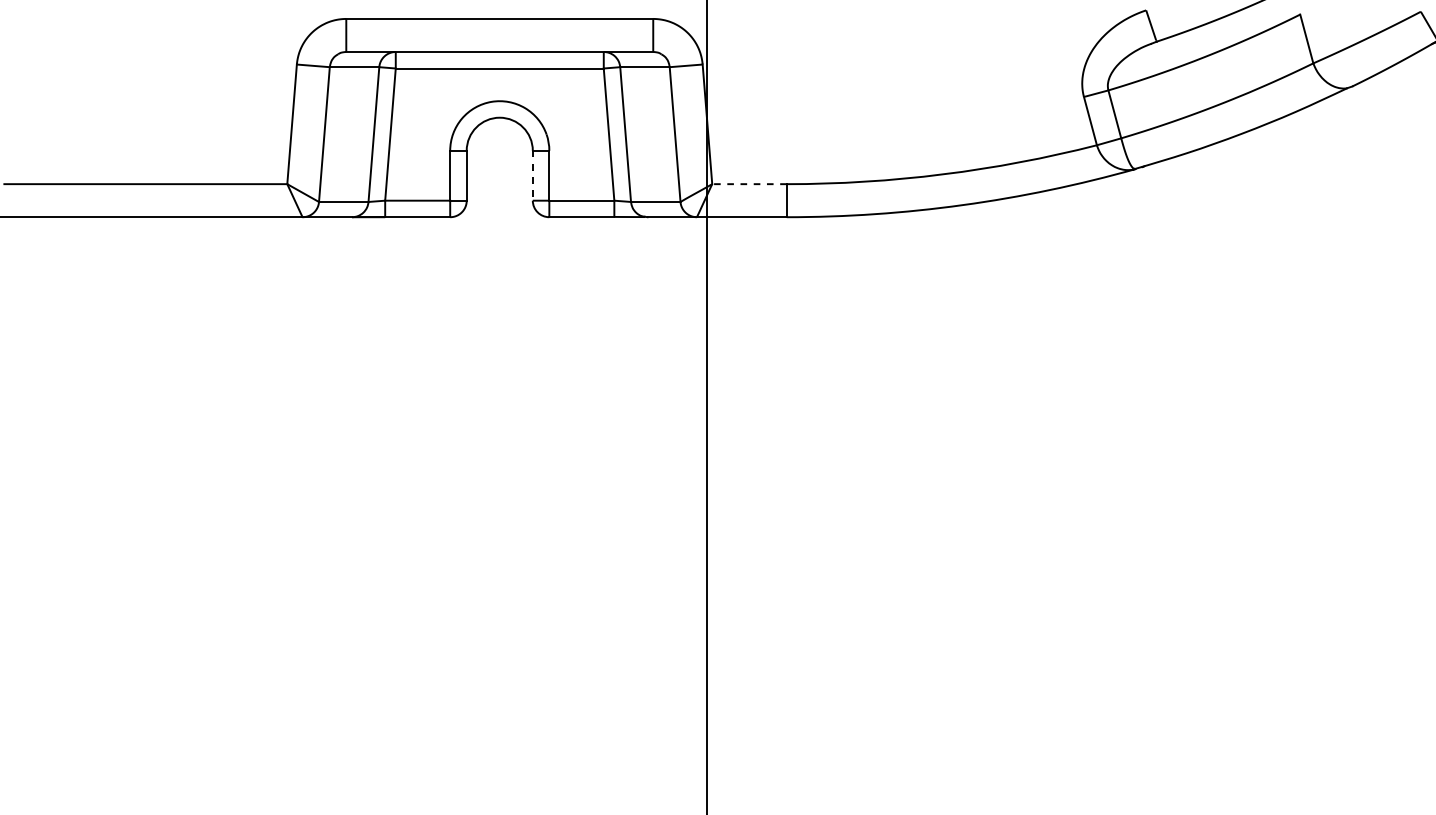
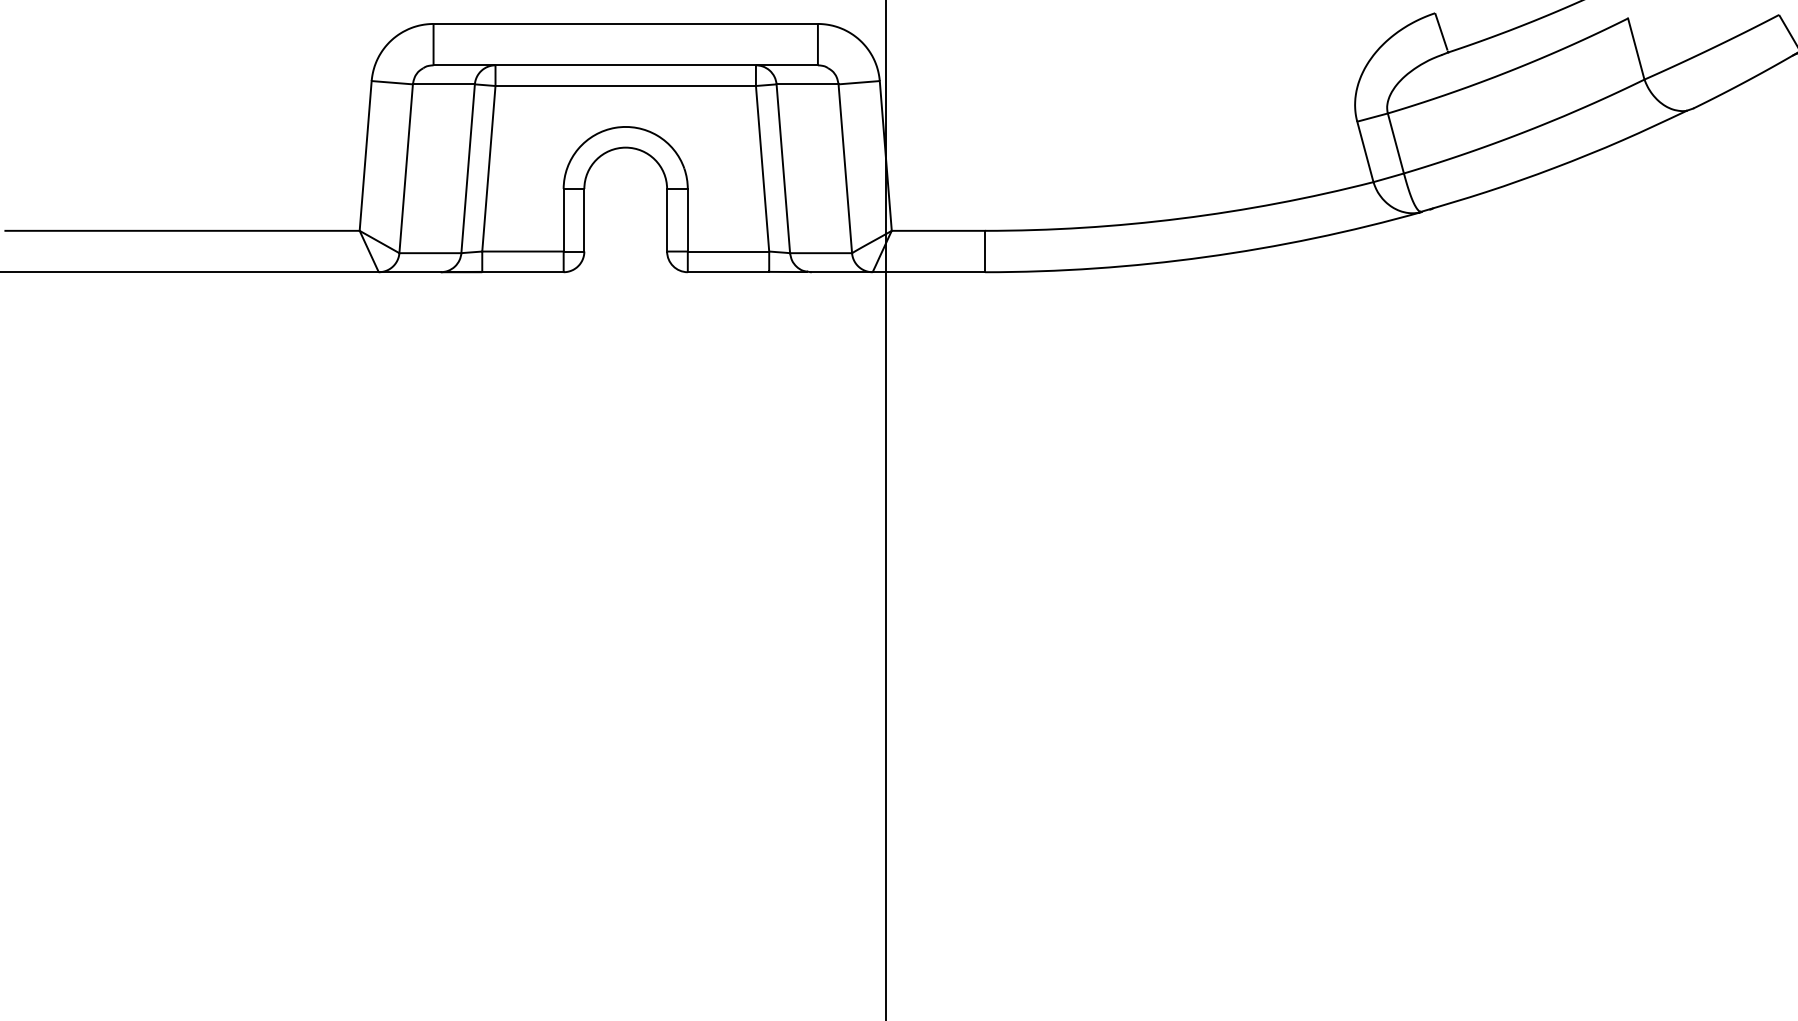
line: (533, 175) -> (667, 220), dashed -> solid
line: (749, 183) -> (938, 230), dashed -> solid

